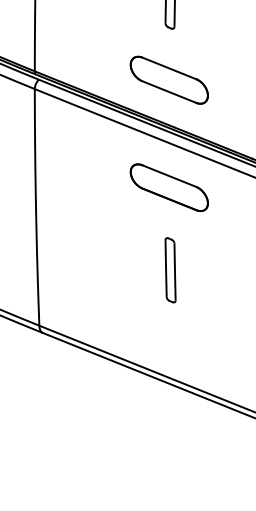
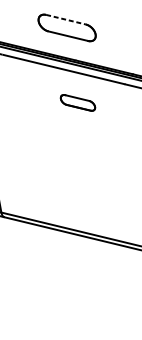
line: (169, 68) -> (66, 19), solid -> dashed
part: (168, 187) -> (77, 102), size x0.6
part: (170, 270) -> (87, 160), removed

